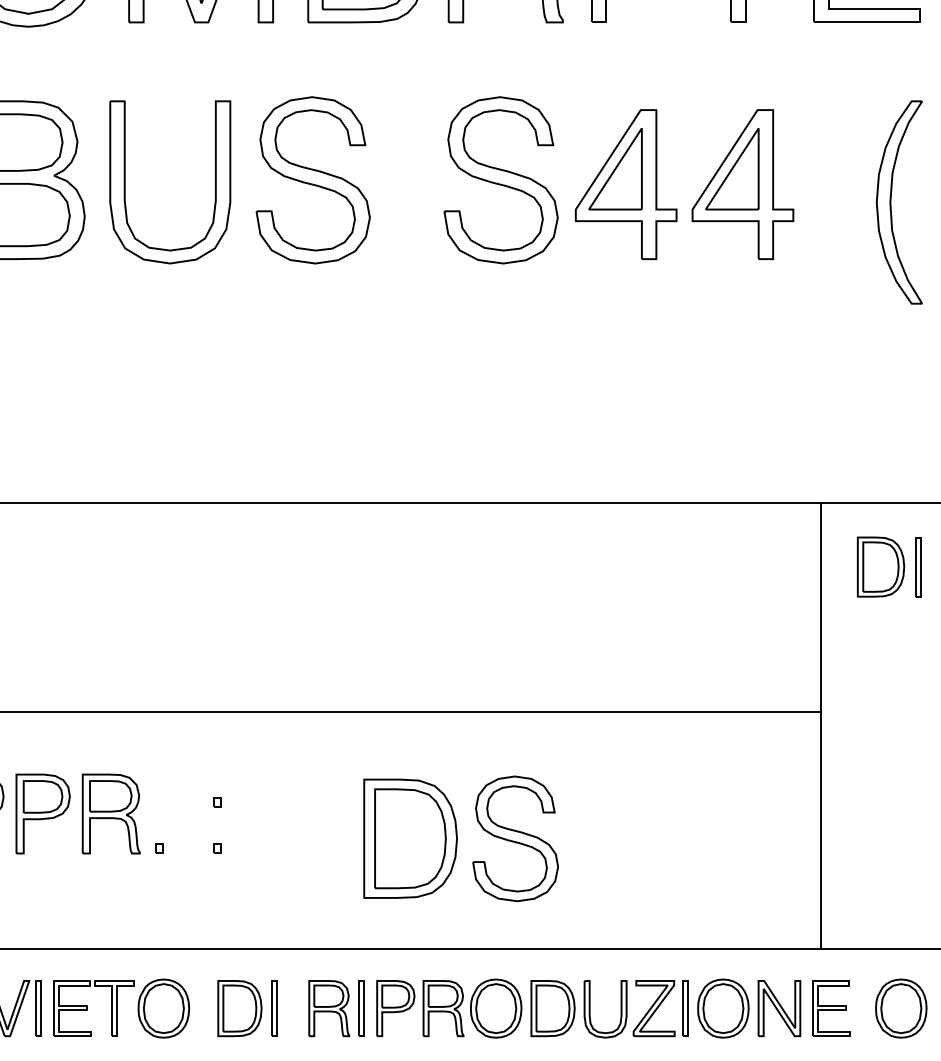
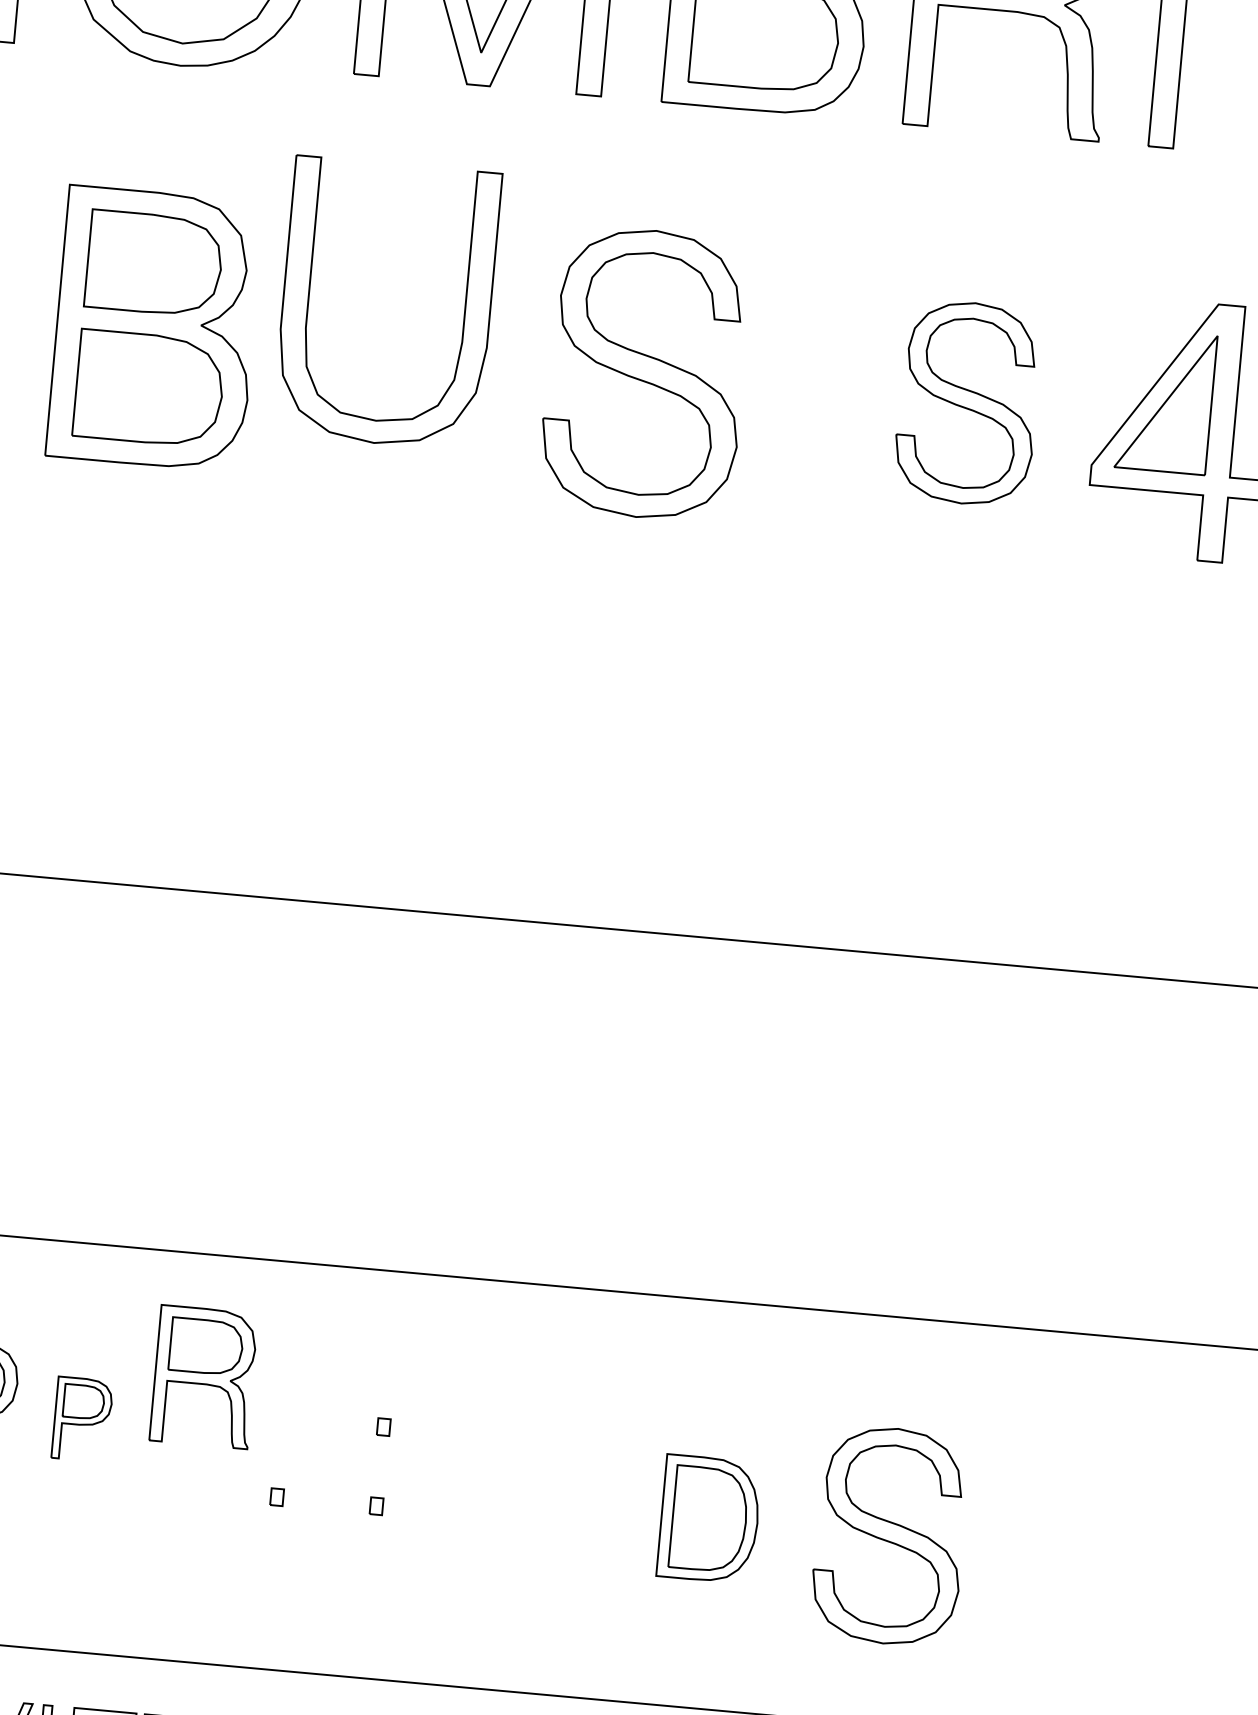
part: (500, 180) -> (966, 403), size x0.7
part: (125, 182) -> (310, 296), moved
part: (42, 813) -> (81, 1418), size x0.6
part: (110, 813) -> (203, 1376), moved
part: (410, 838) -> (709, 1519), size x0.6

